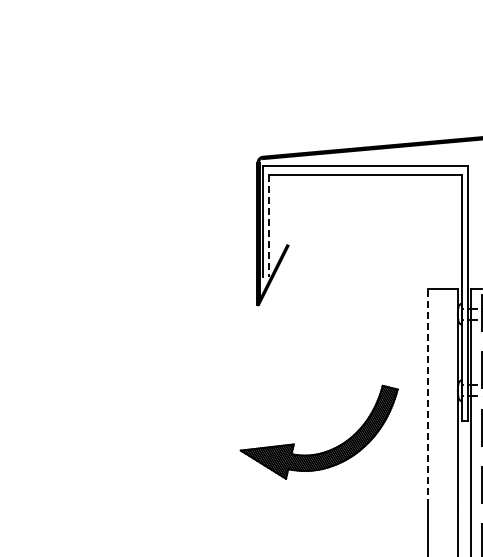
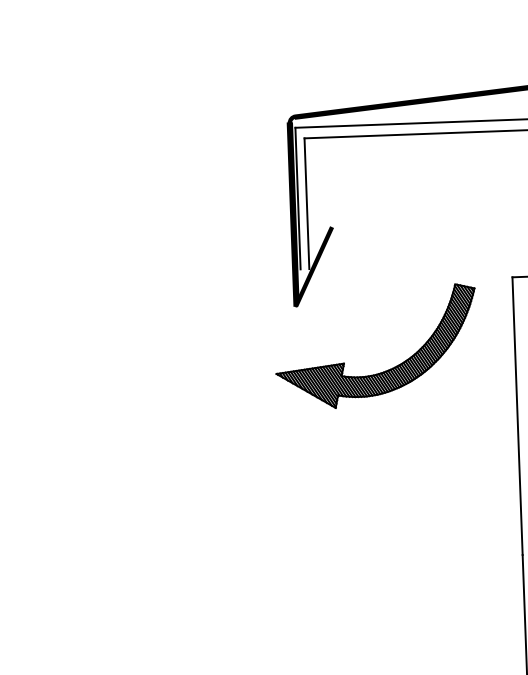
line: (269, 226) -> (307, 204), dashed -> solid
line: (427, 396) -> (517, 414), dashed -> solid
part: (326, 450) -> (386, 369), moved

